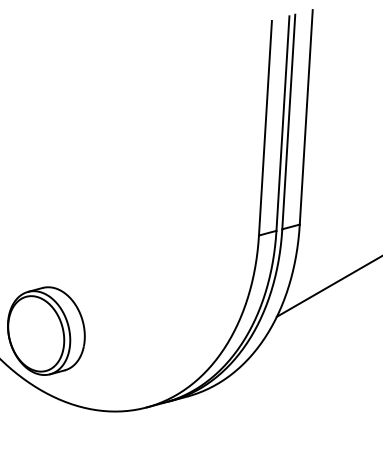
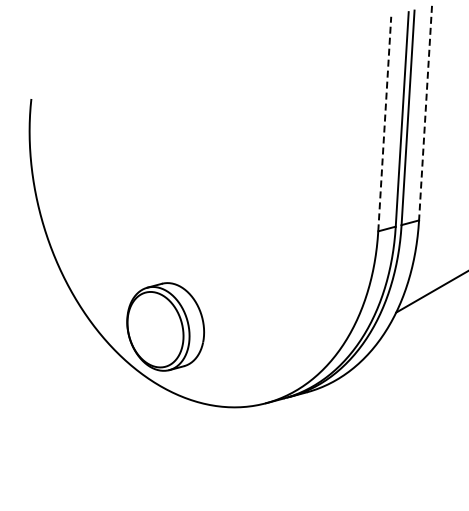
line: (306, 117) -> (425, 113), solid -> dashed
line: (265, 127) -> (384, 123), solid -> dashed

